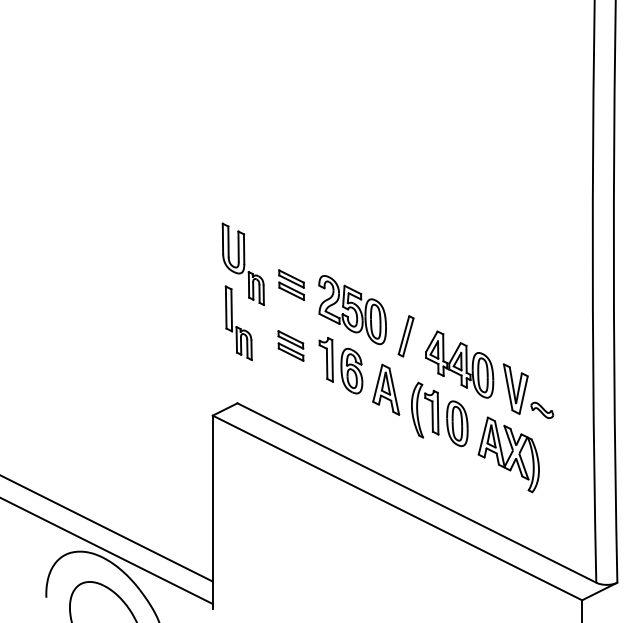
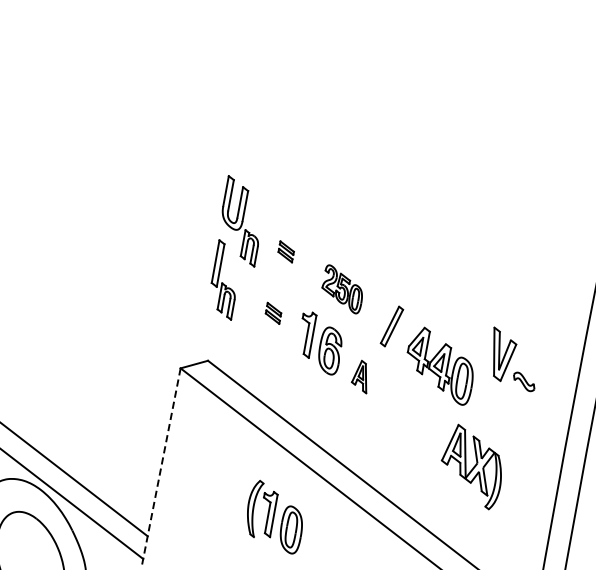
part: (291, 284) -> (286, 251), size x0.6
part: (352, 310) -> (342, 289), size x0.6
part: (290, 345) -> (273, 312), size x0.6
part: (386, 389) -> (361, 376), size x0.6
part: (528, 390) -> (514, 359), moved
part: (439, 413) -> (275, 516), moved
line: (212, 512) -> (161, 466), solid -> dashed

